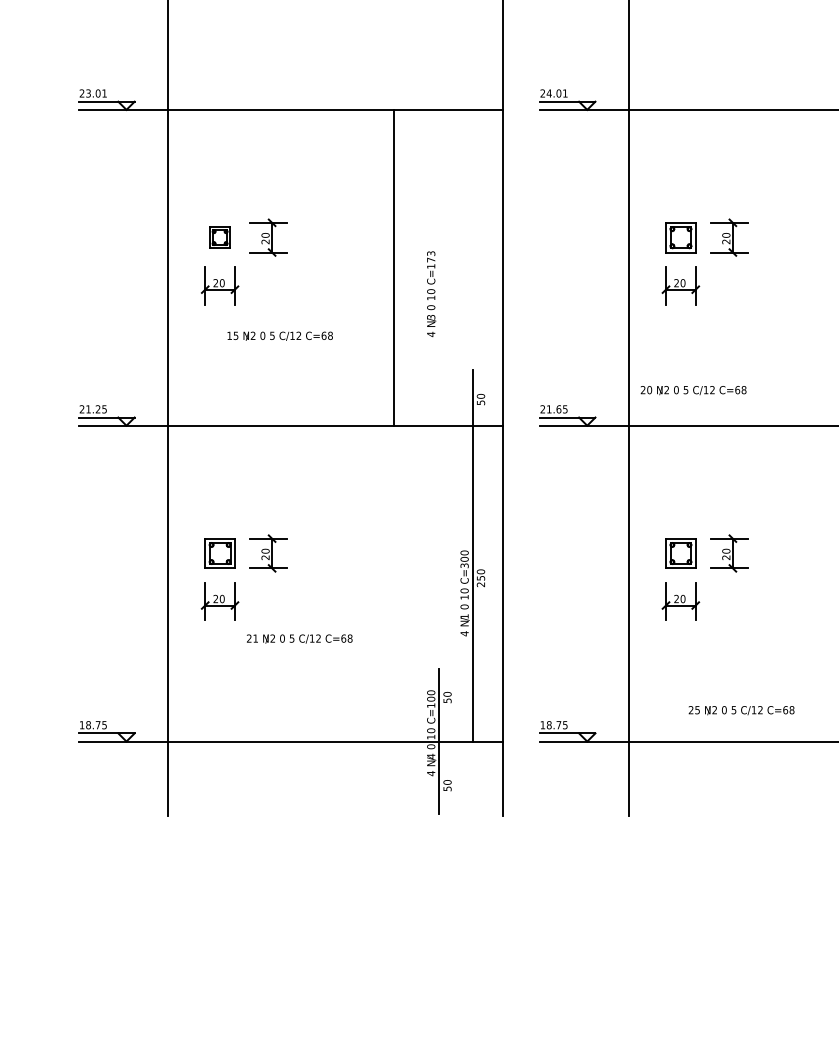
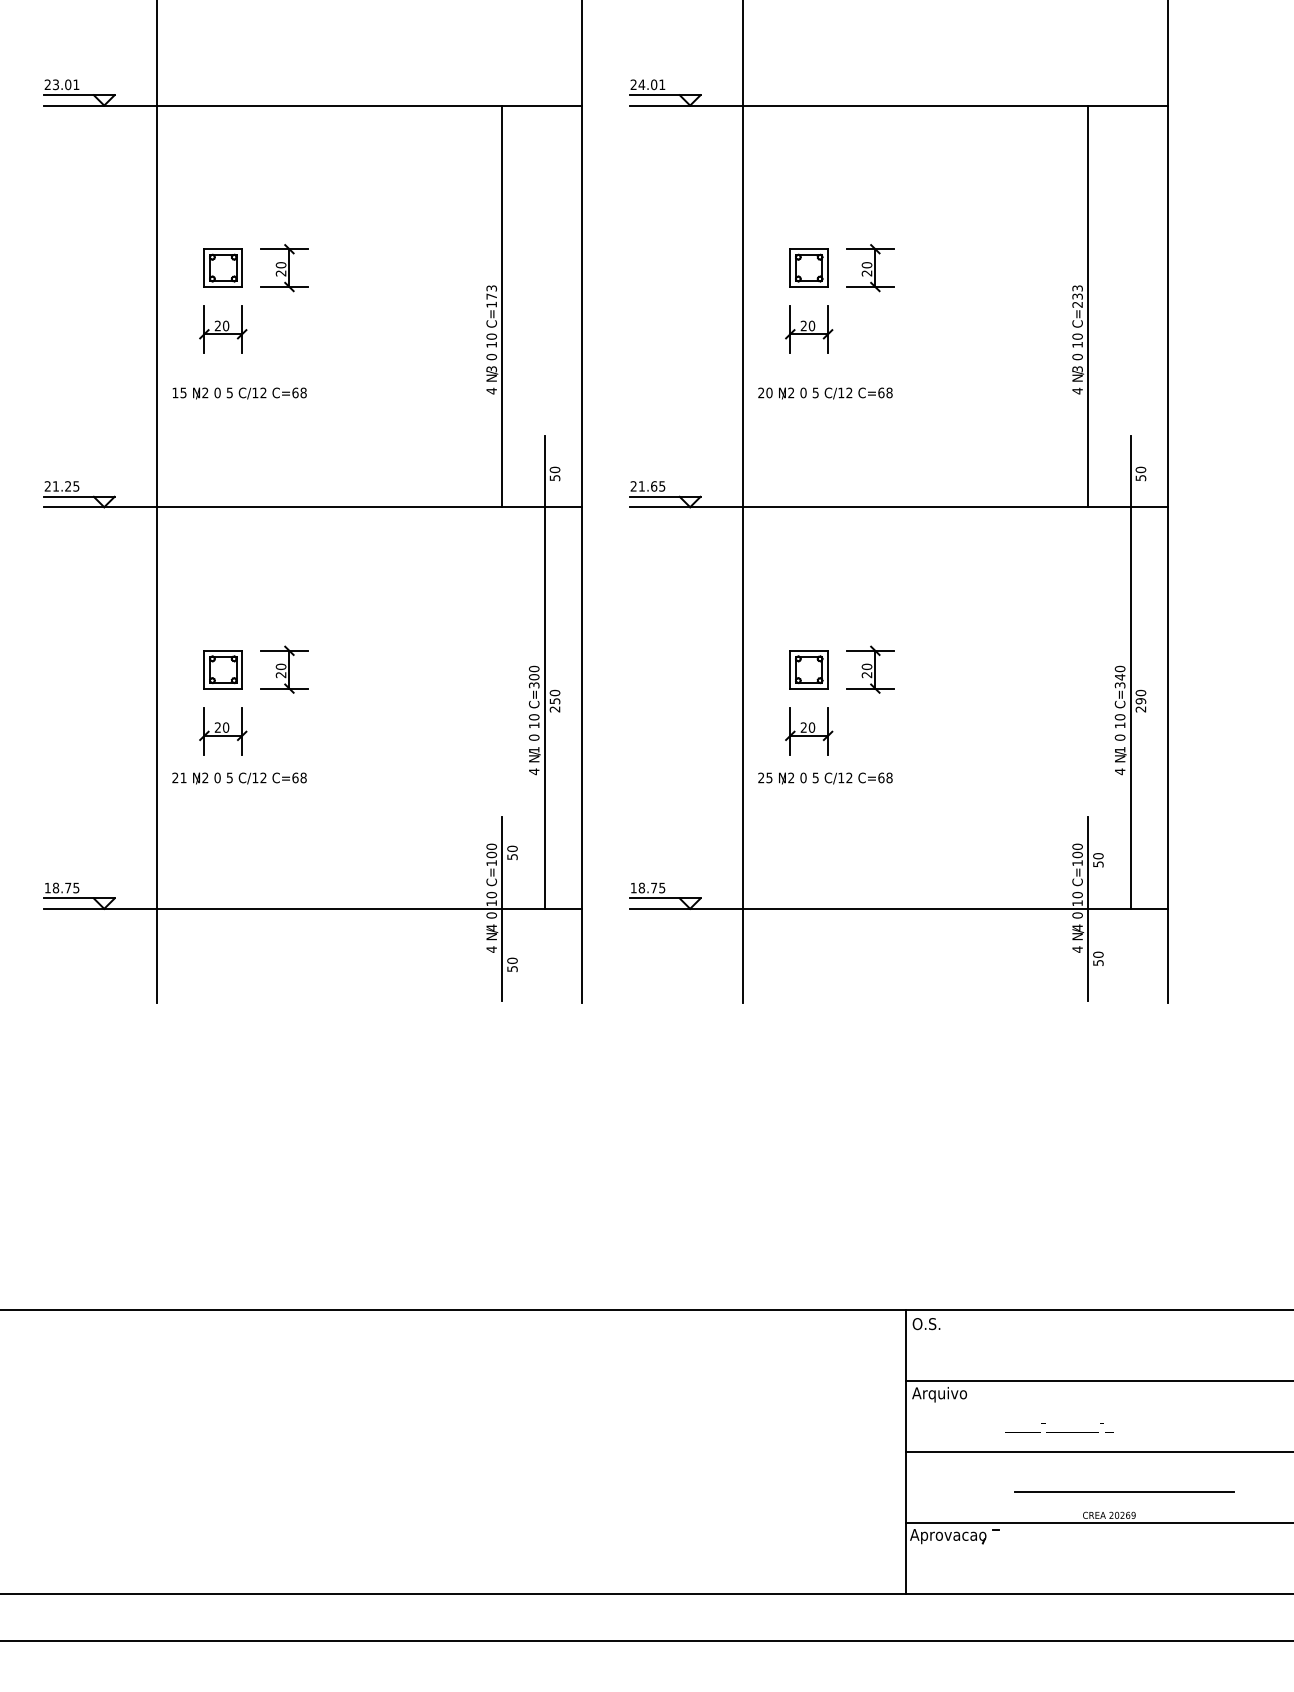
part: (219, 237) -> (222, 267), size x1.43
line: (394, 267) -> (502, 306), moved
text: (280, 336) -> (239, 393), moved
text: (693, 390) -> (825, 393), moved
text: (299, 639) -> (239, 778), moved
text: (741, 710) -> (825, 778), moved

